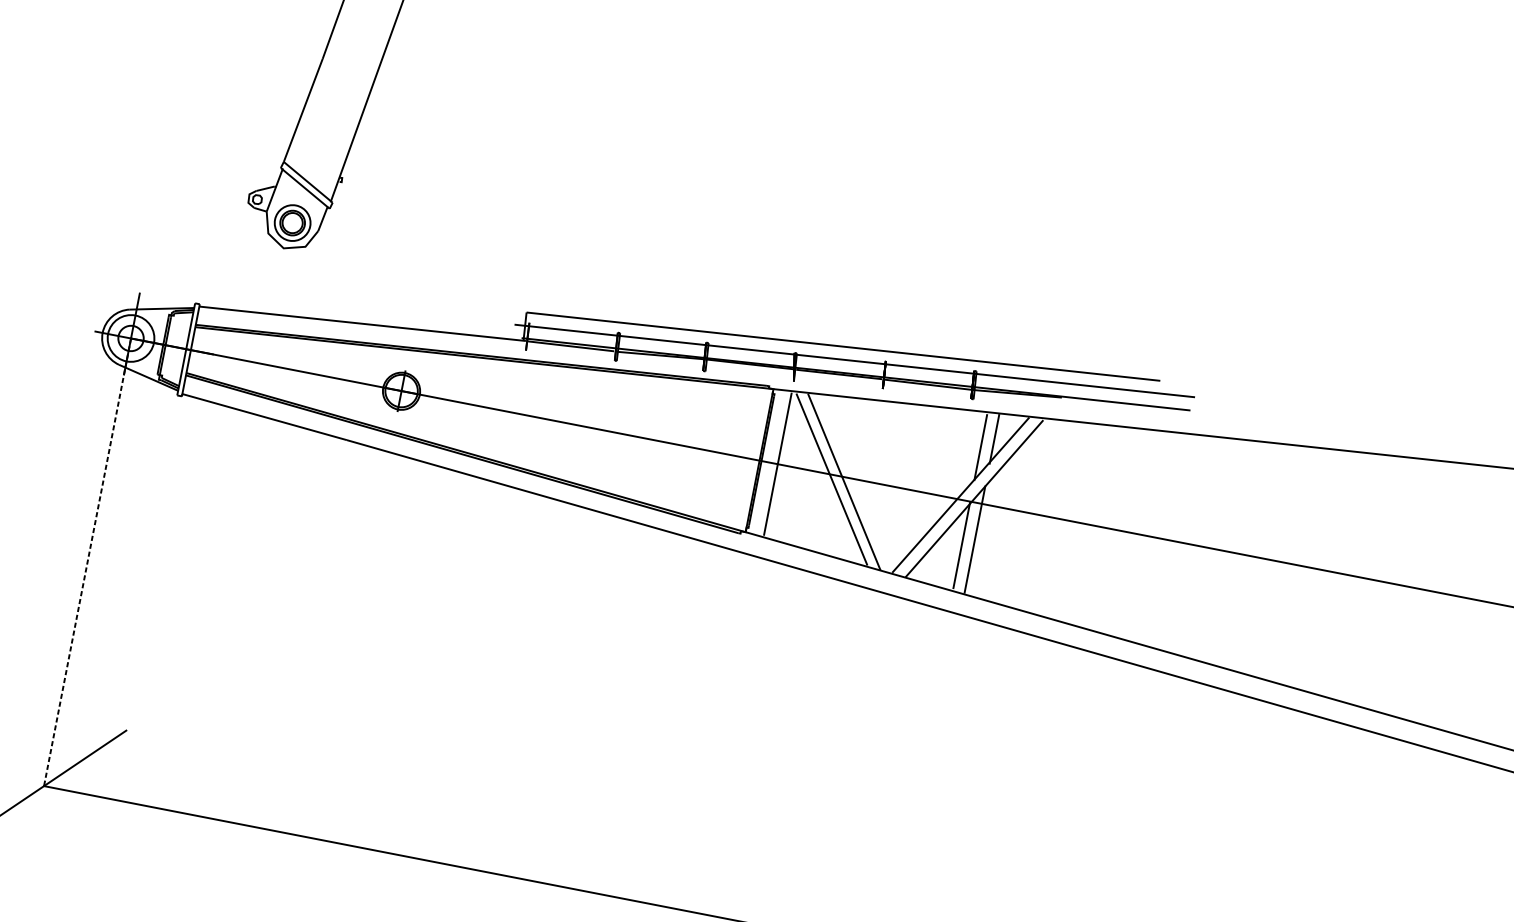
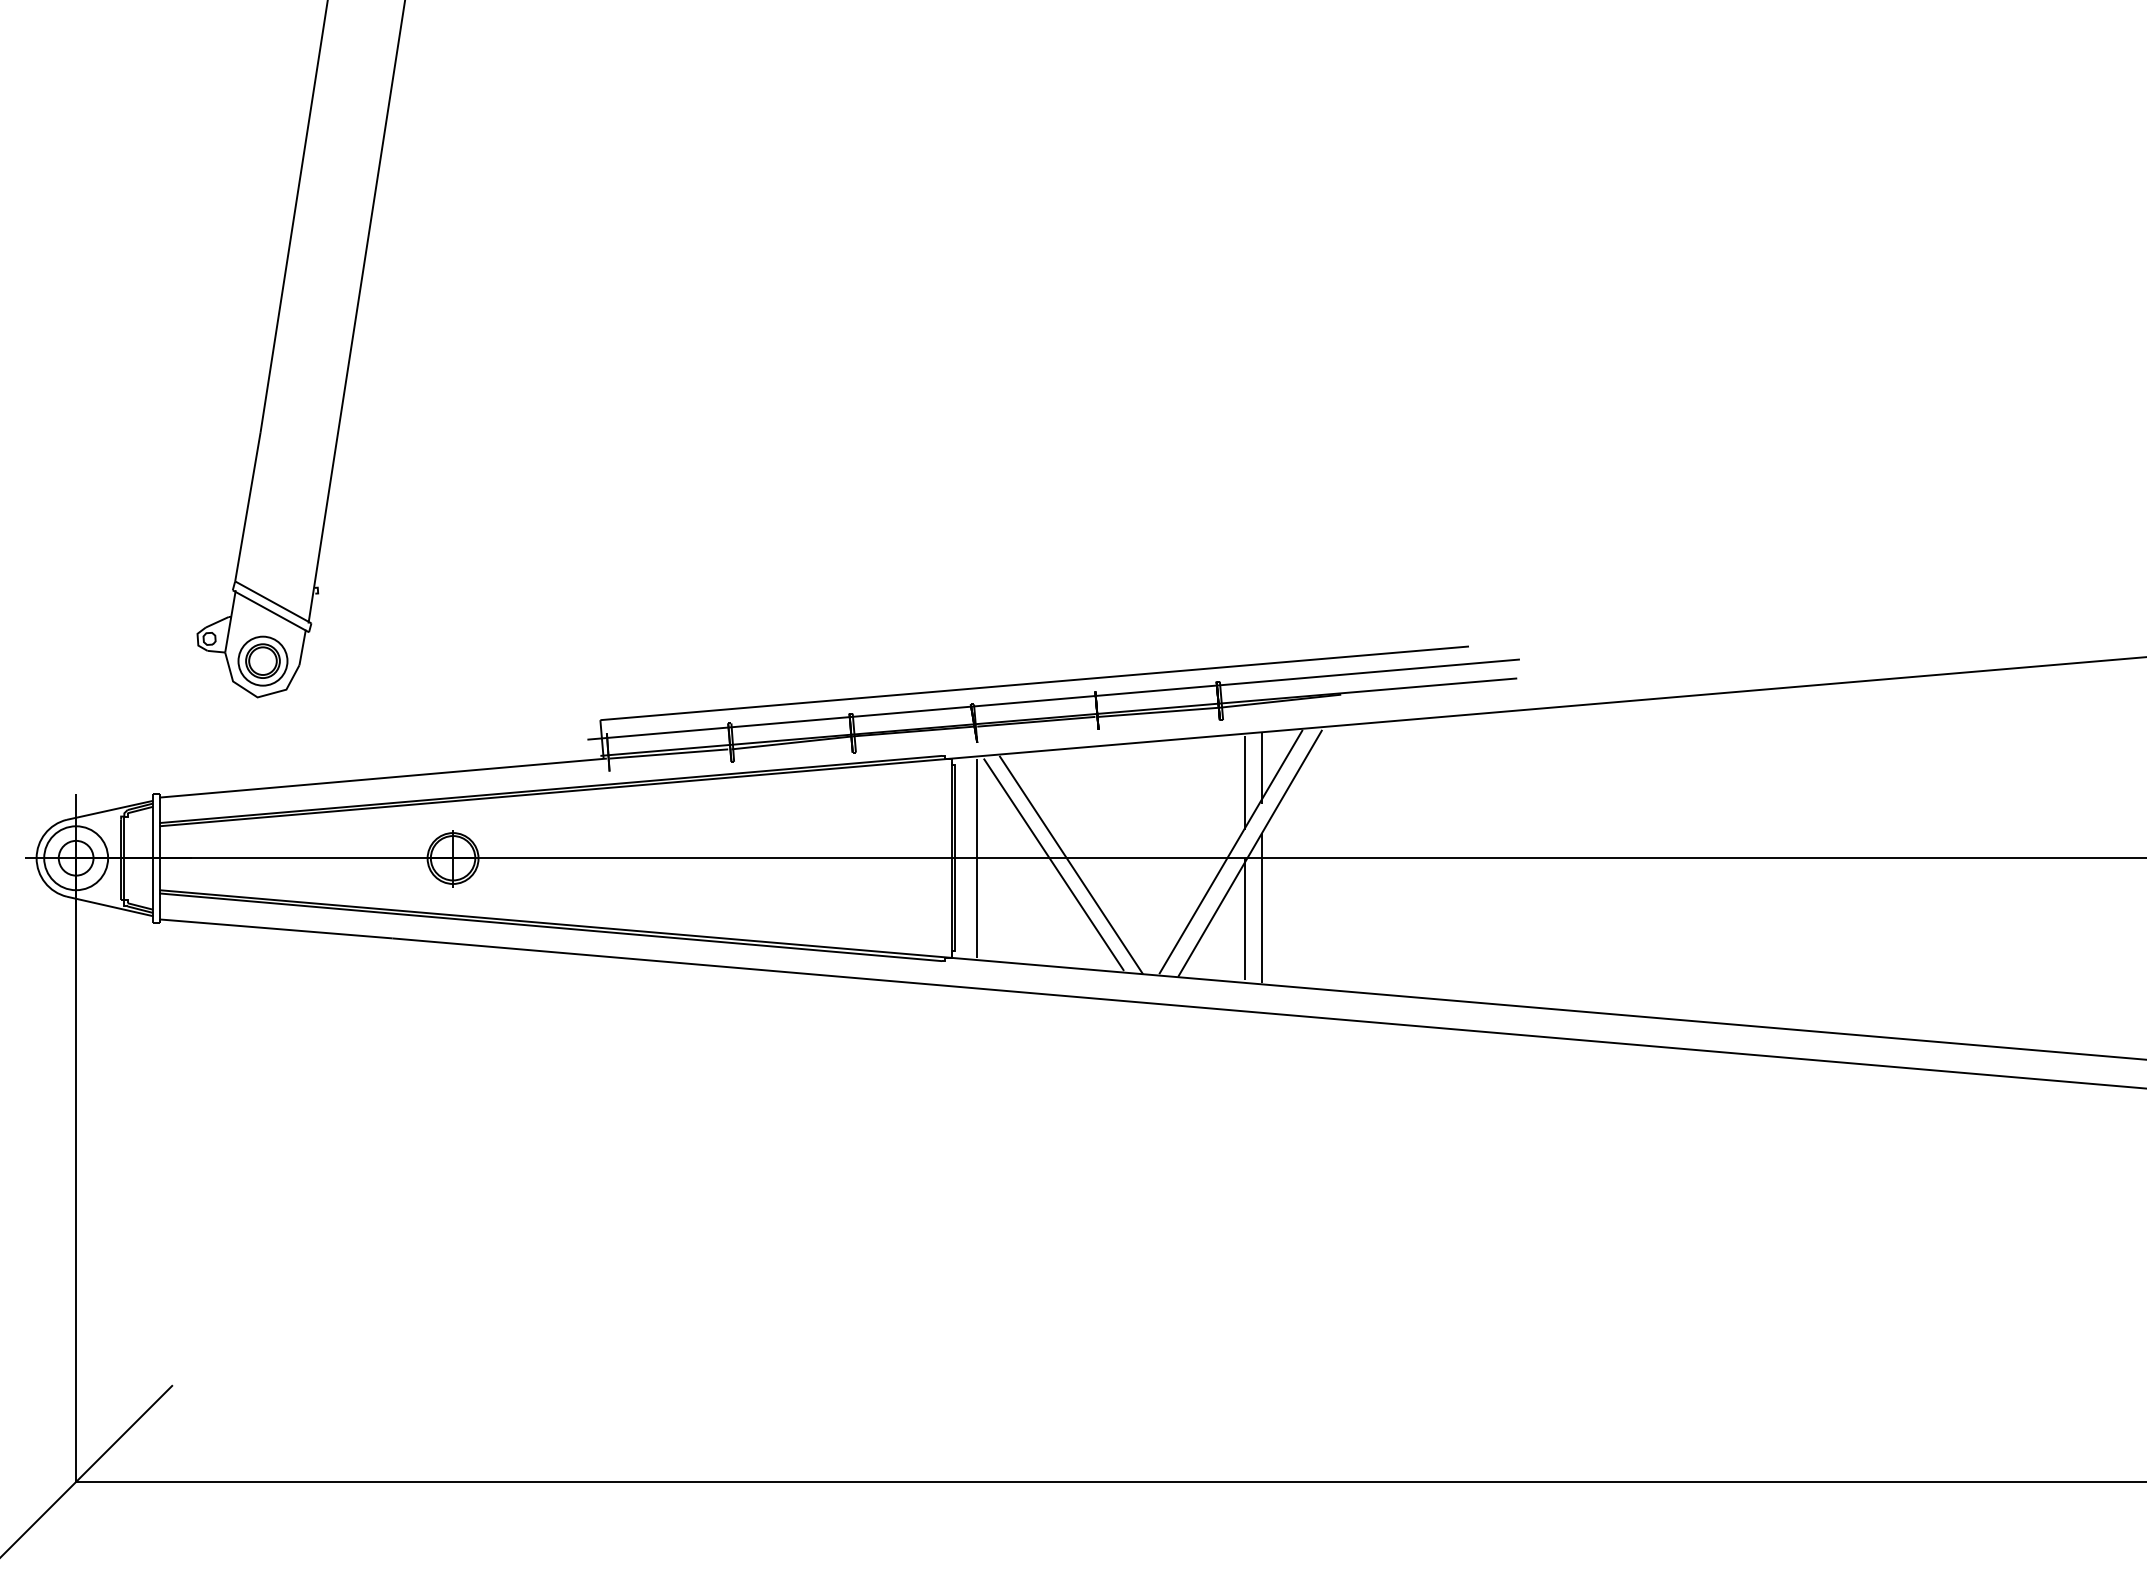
line: (87, 562) -> (76, 1170), dashed -> solid

